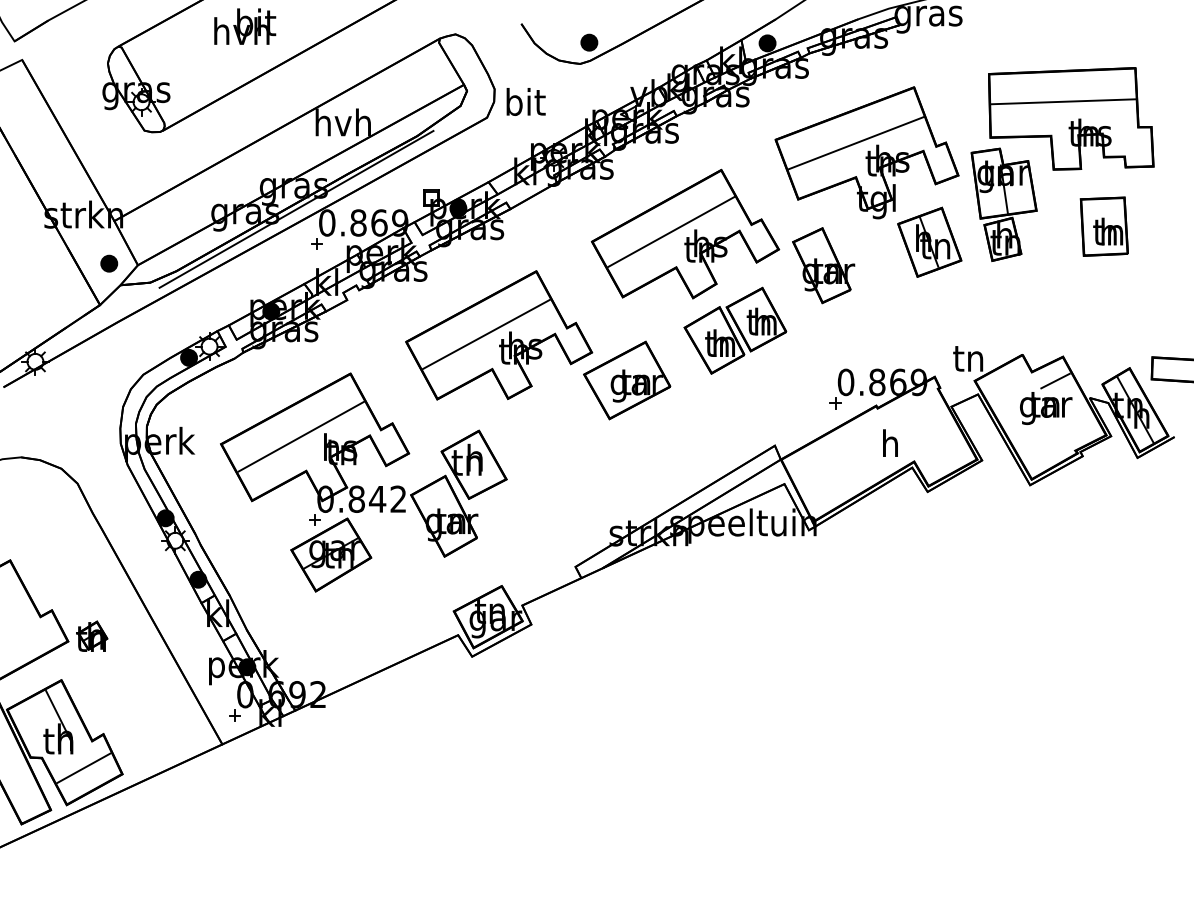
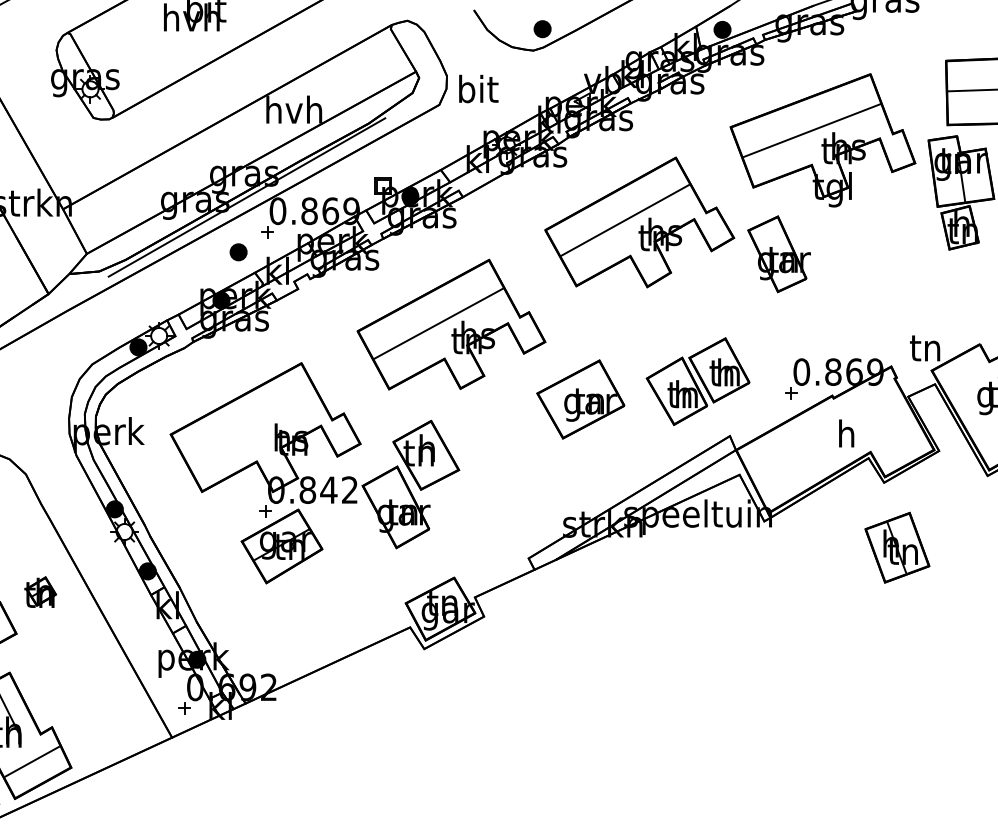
part: (929, 241) -> (897, 546), moved
part: (109, 263) -> (238, 252), moved
part: (735, 330) -> (698, 381), moved
part: (627, 380) -> (581, 399), moved
line: (301, 436) -> (251, 426), removed
part: (92, 635) -> (40, 591), moved

